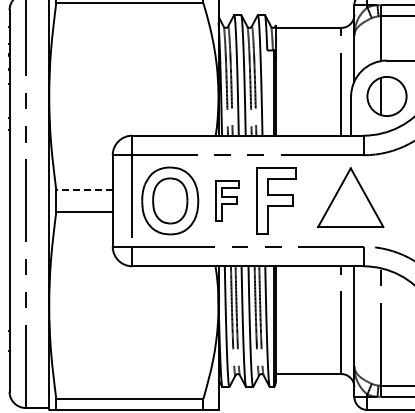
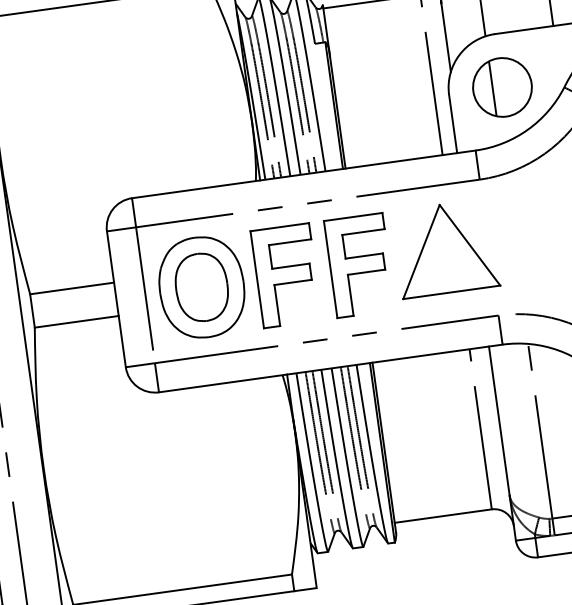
line: (83, 189) -> (70, 288), dashed -> solid
part: (350, 197) -> (445, 248), moved
part: (227, 200) -> (286, 274), size x1.67

